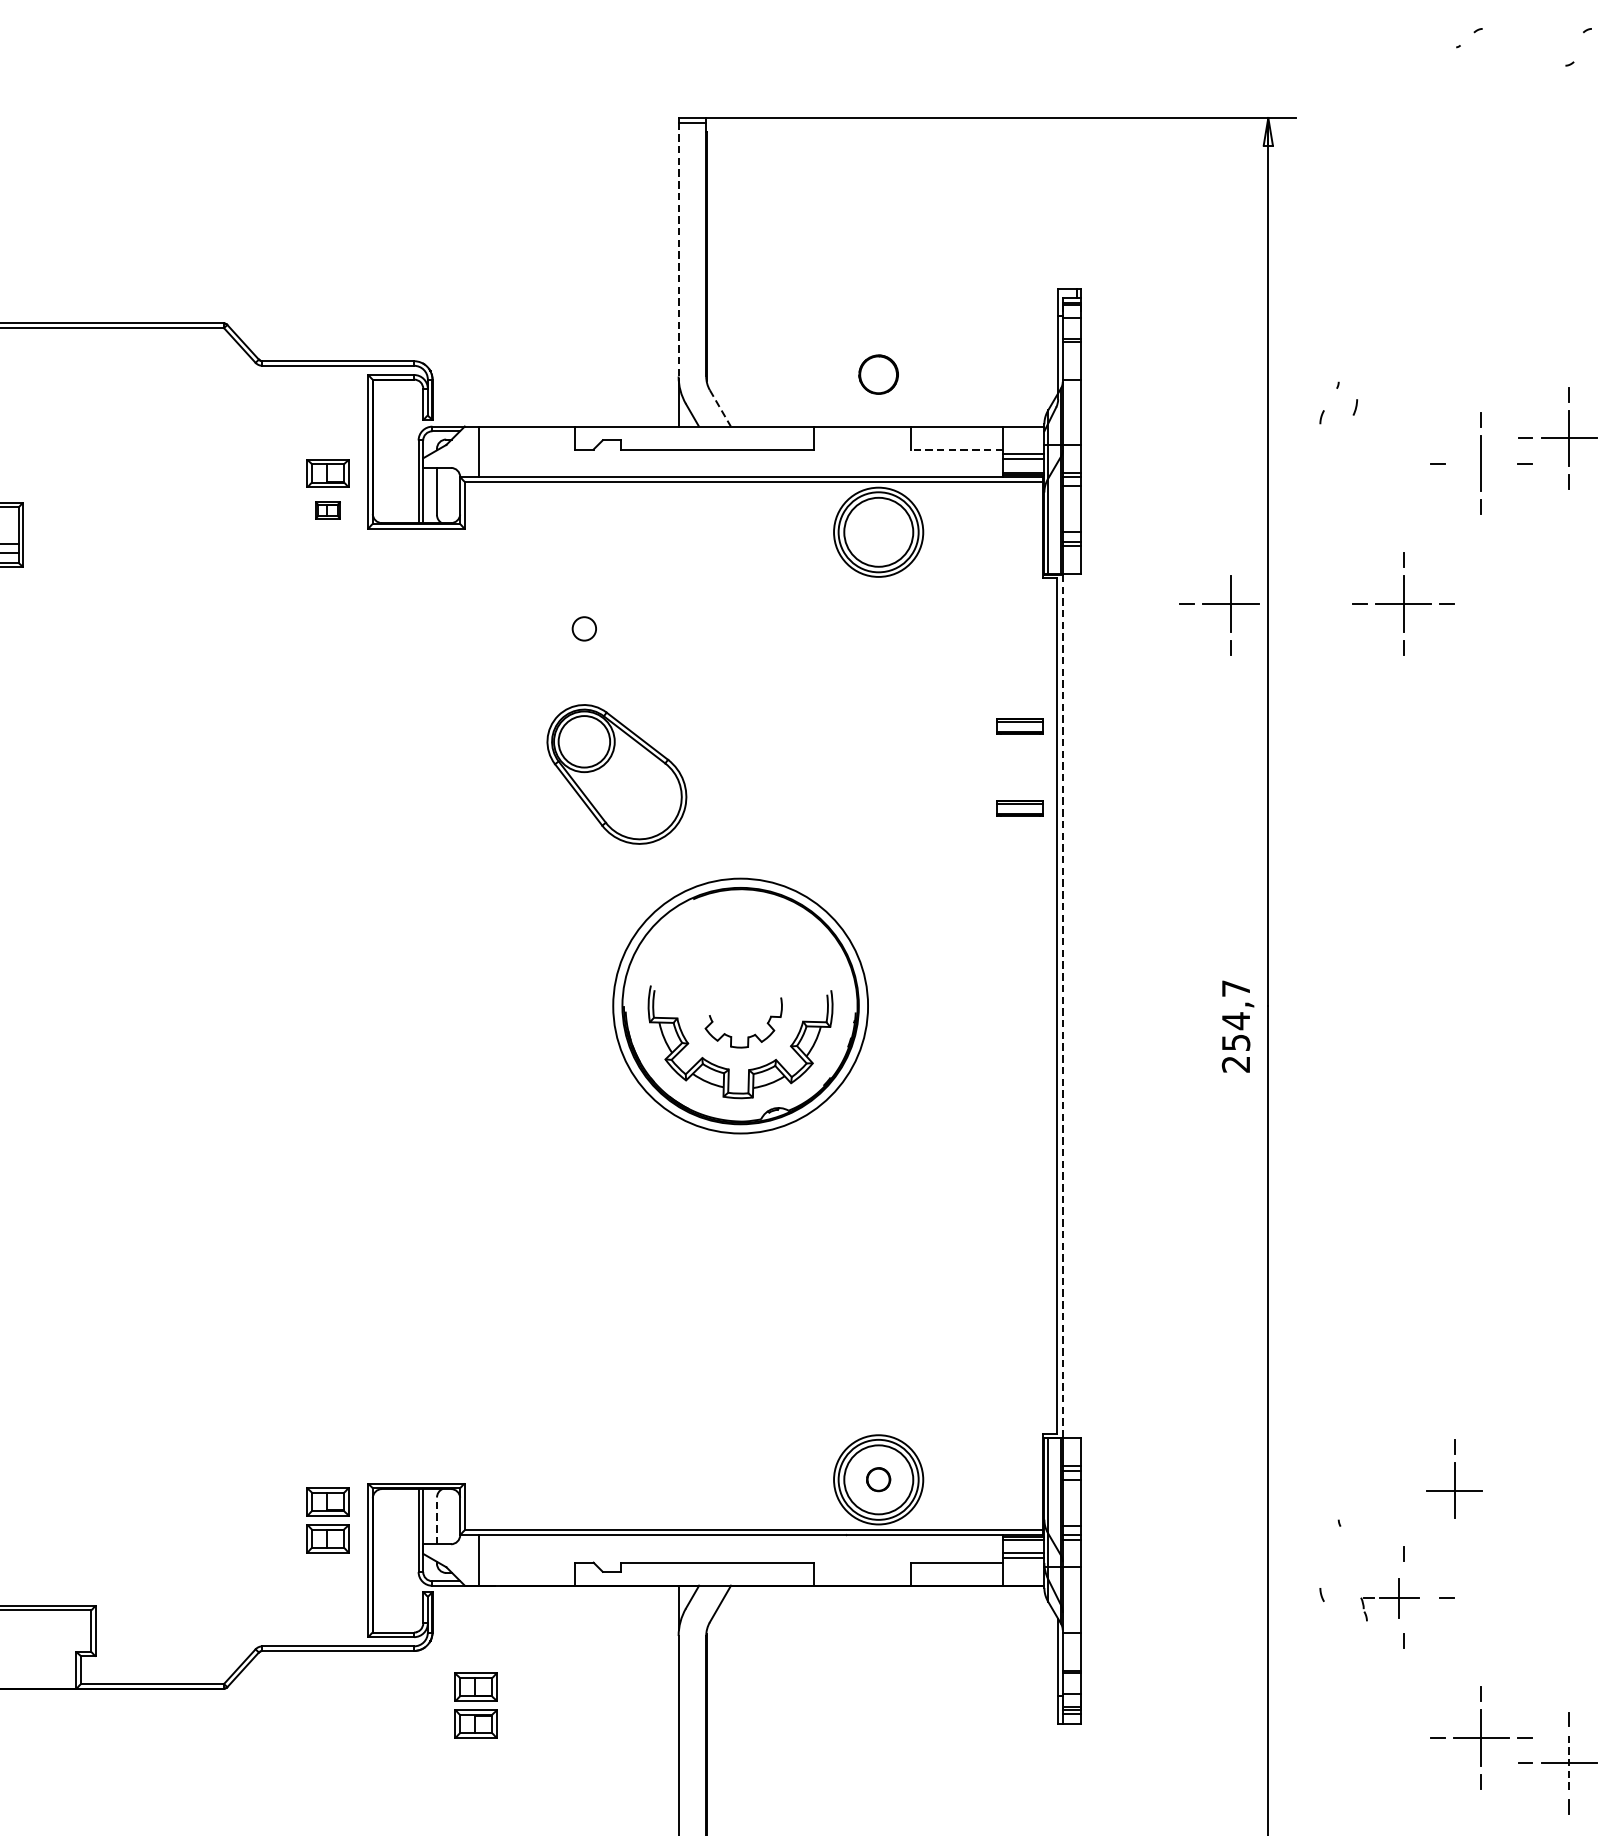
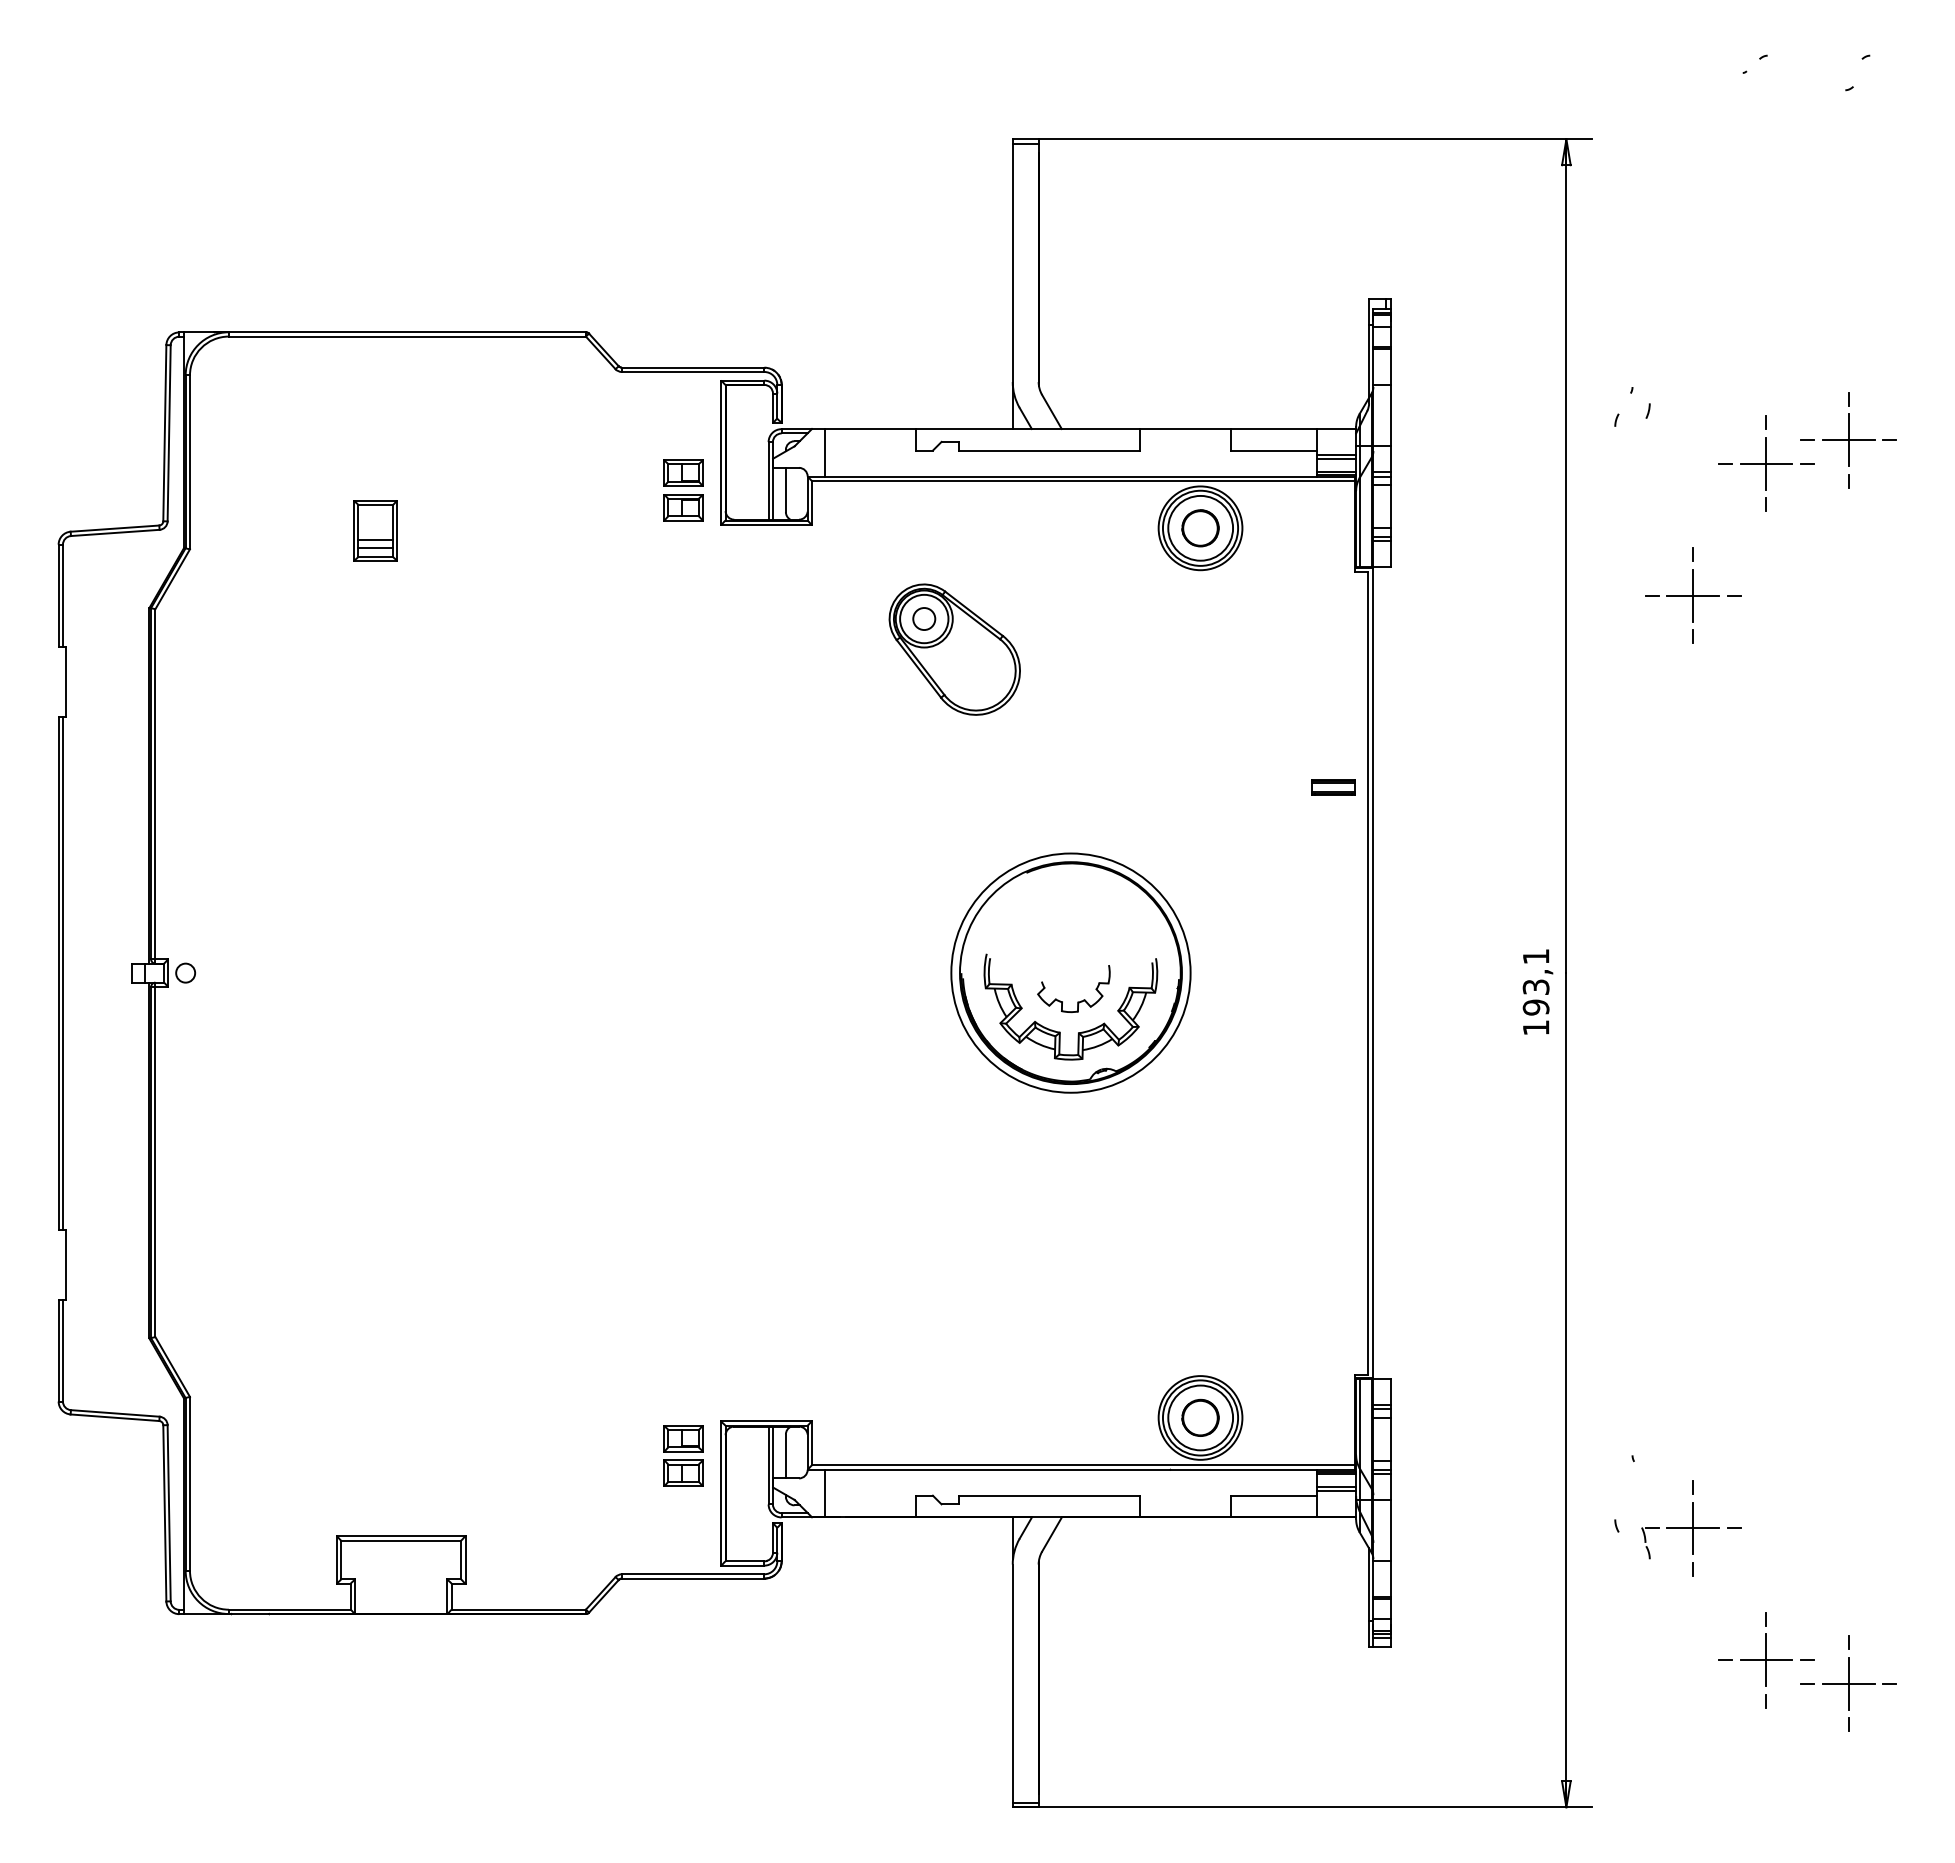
line: (678, 250) -> (1012, 263), dashed -> solid
circle: (878, 374) -> (1200, 528), moved
line: (719, 407) -> (1051, 411), dashed -> solid
line: (956, 449) -> (1273, 450), dashed -> solid
line: (1481, 463) -> (1766, 463), added
part: (327, 510) -> (683, 507), size x1.67
part: (1219, 604) -> (1520, 596), removed
part: (1020, 726) -> (1333, 710), removed
part: (616, 774) -> (954, 649), moved
line: (1062, 1005) -> (1373, 972), dashed -> solid
text: (1235, 1026) -> (1535, 992), 254,7 -> 193,1
part: (878, 1479) -> (1200, 1417), size x1.67
part: (1454, 1479) -> (1741, 1417), removed
line: (436, 1520) -> (785, 1456), dashed -> solid
part: (1389, 1599) -> (1680, 1530), size x1.43
part: (475, 1705) -> (822, 1629), removed
line: (1568, 1762) -> (1848, 1683), dashed -> solid

